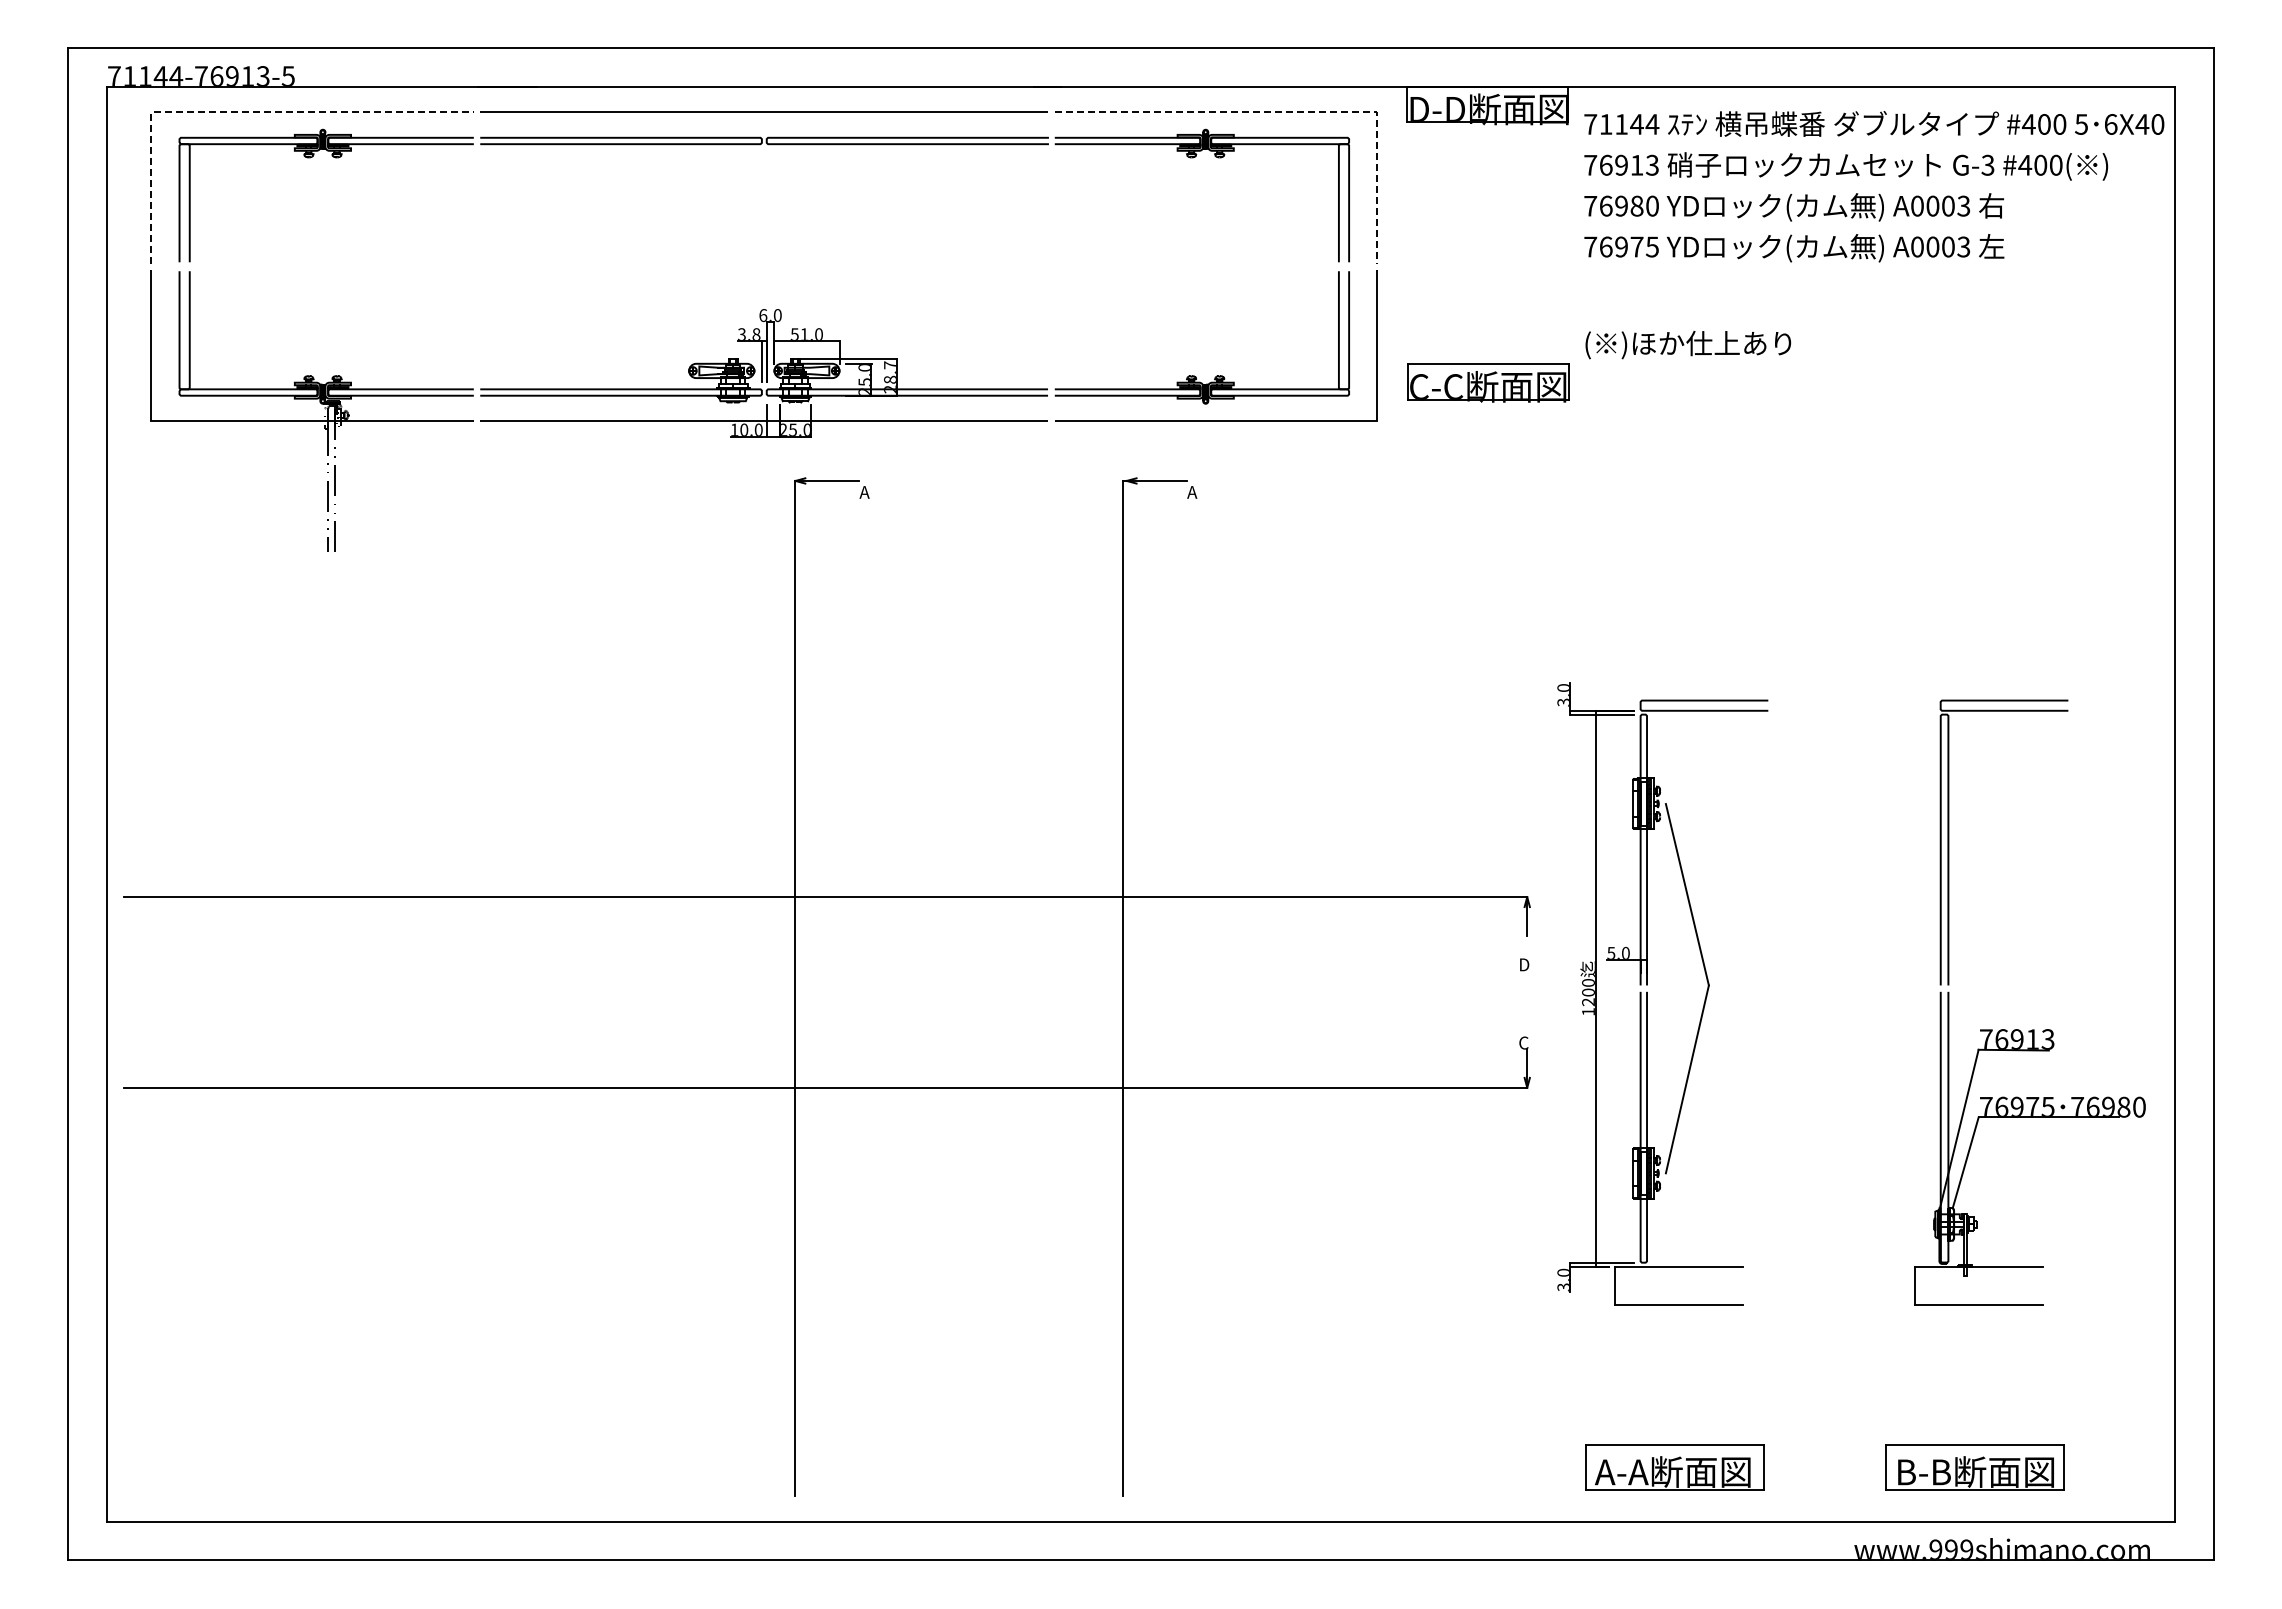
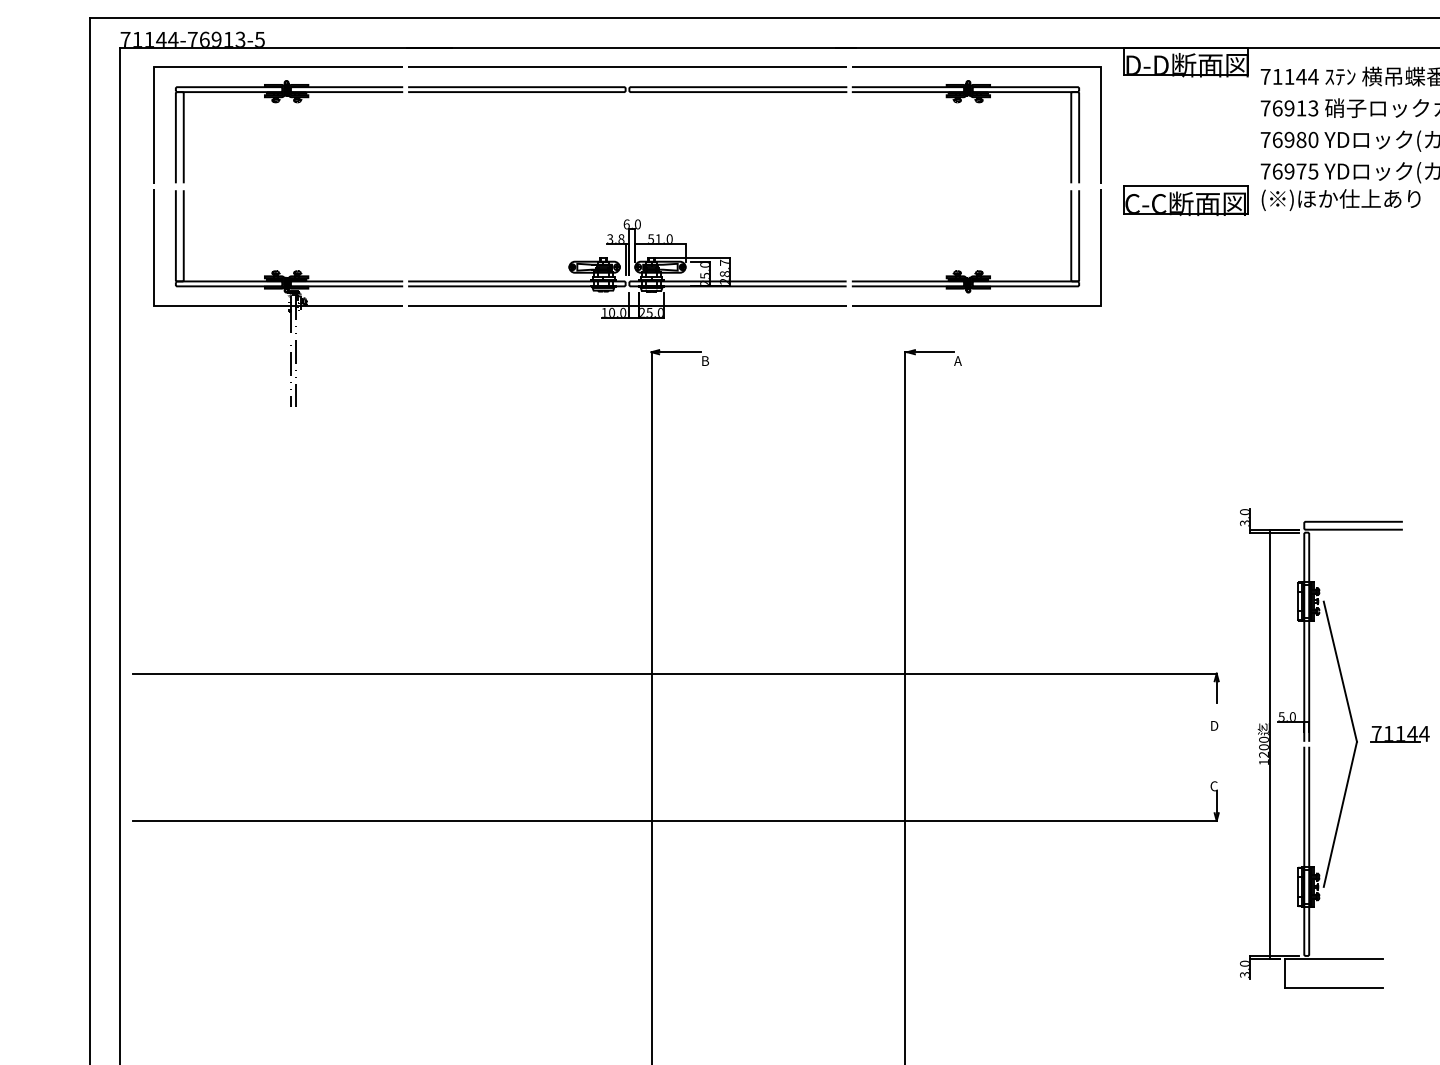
line: (236, 112) -> (219, 67), dashed -> solid
line: (1292, 112) -> (1035, 67), dashed -> solid
text: (1688, 345) -> (1341, 200), moved
part: (1488, 382) -> (1186, 200), moved
text: (864, 492) -> (704, 361), A -> B
part: (1764, 975) -> (1399, 734), added

